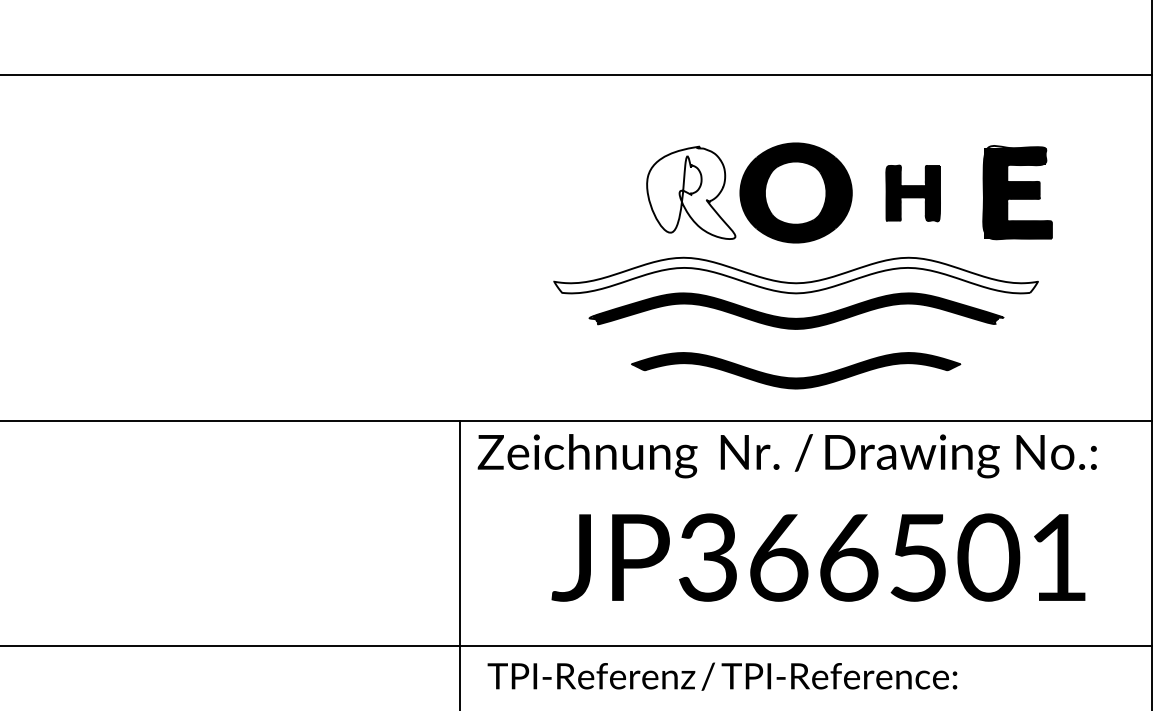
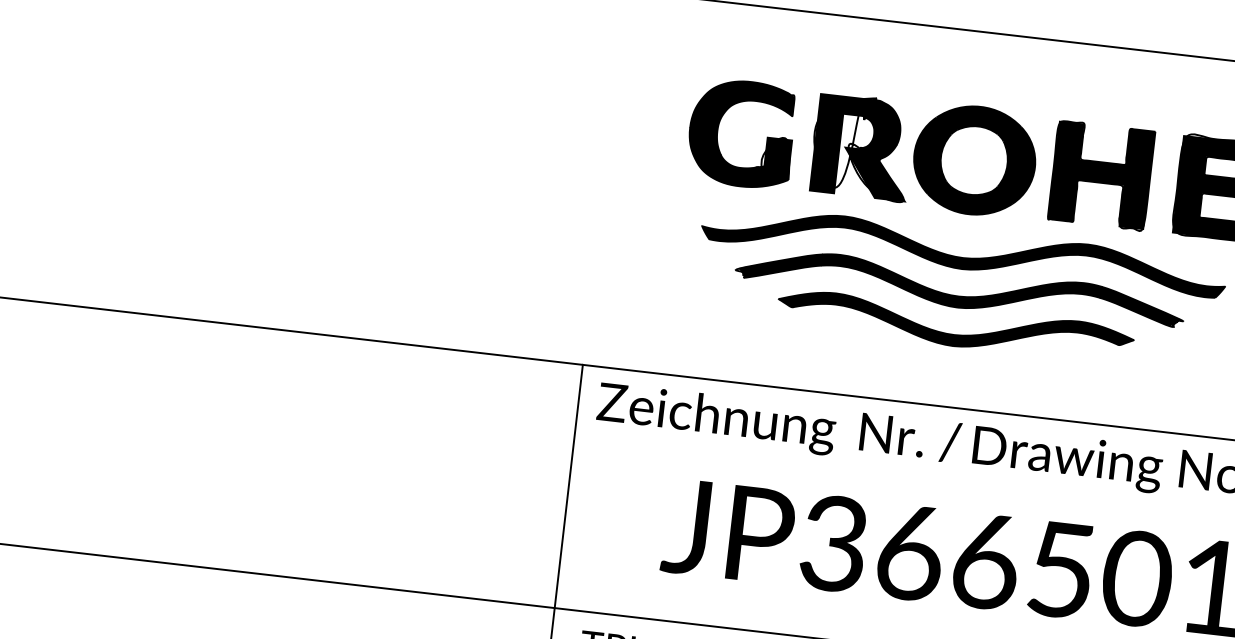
part: (559, 190) -> (719, 128), added
fill: (692, 192) -> (862, 147), added
part: (912, 193) -> (1100, 175), size x1.67
fill: (796, 275) -> (964, 249), added
part: (796, 377) -> (955, 334), moved

